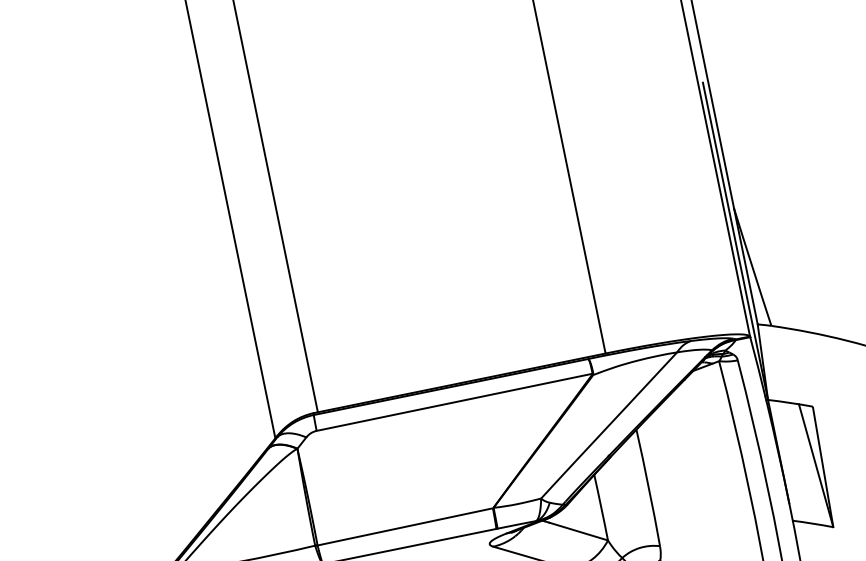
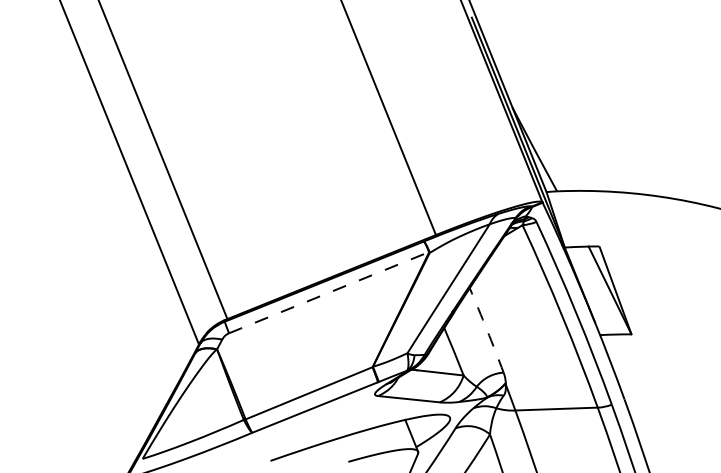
line: (455, 402) -> (329, 292), solid -> dashed
arc: (649, 488) -> (487, 330), solid -> dashed

